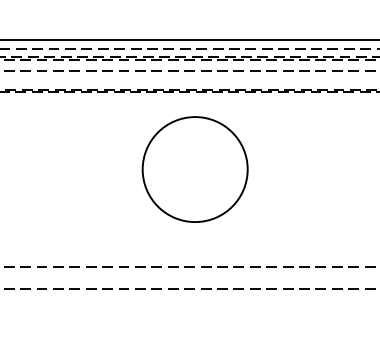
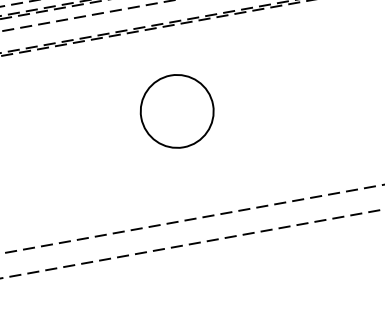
circle: (194, 169) -> (176, 111), size x0.62

